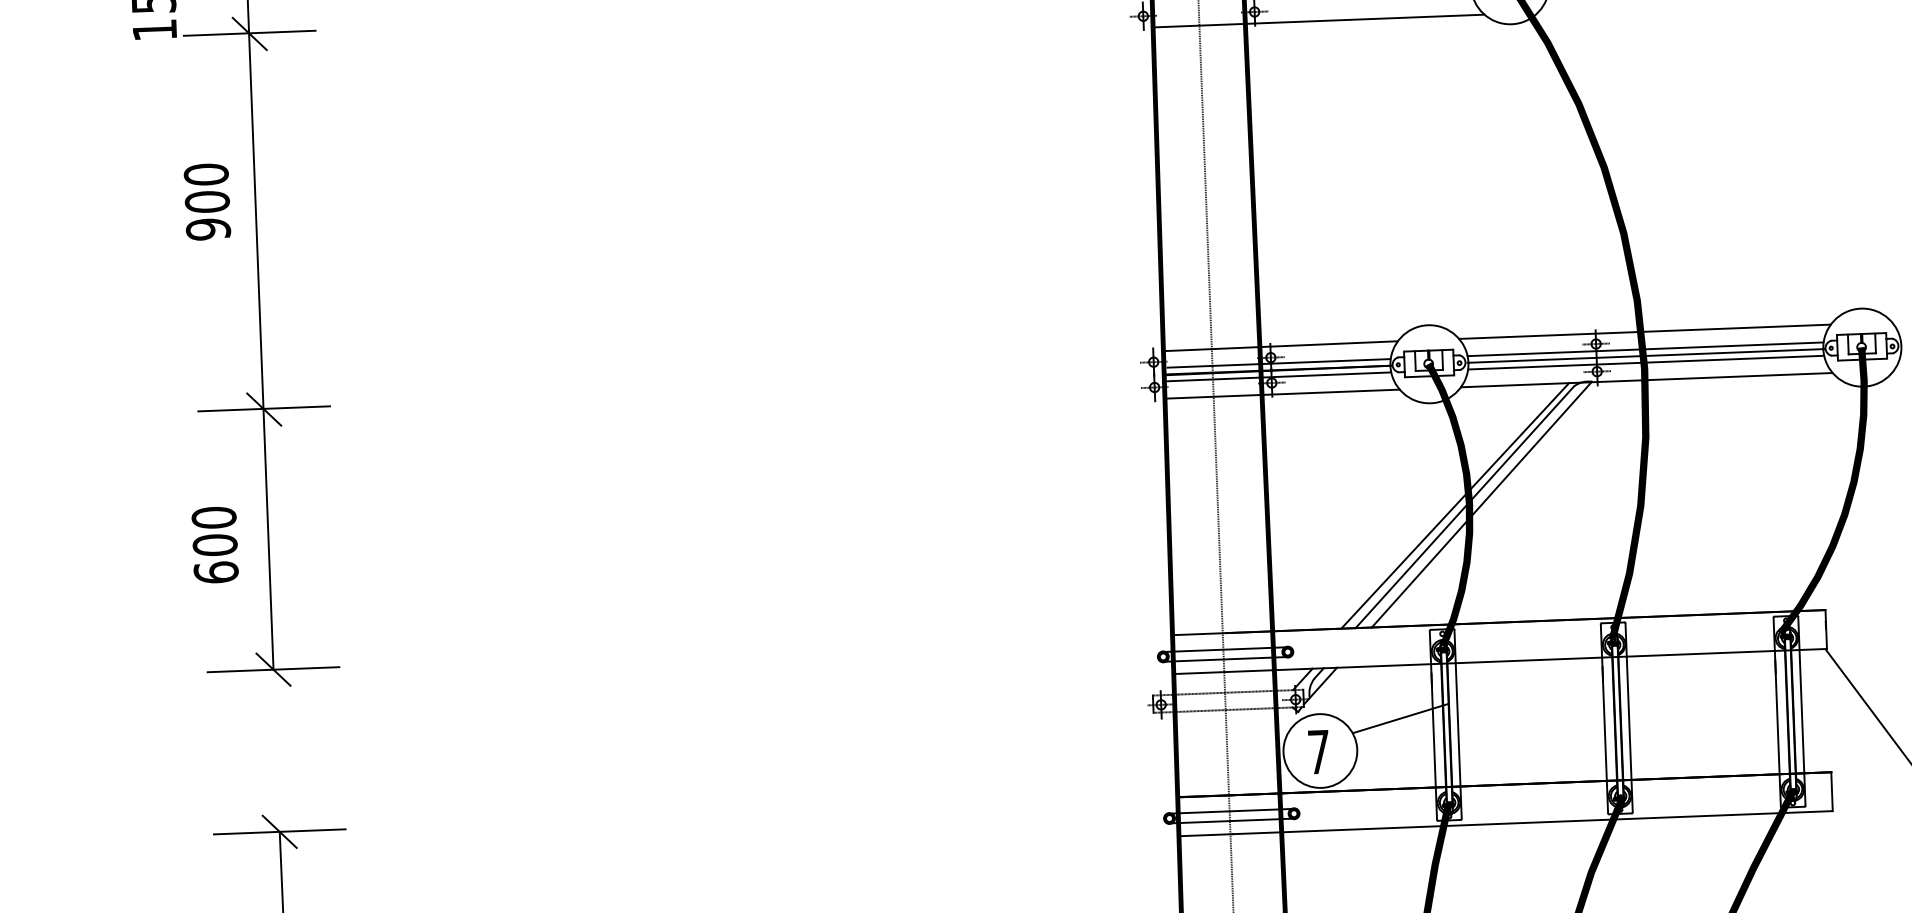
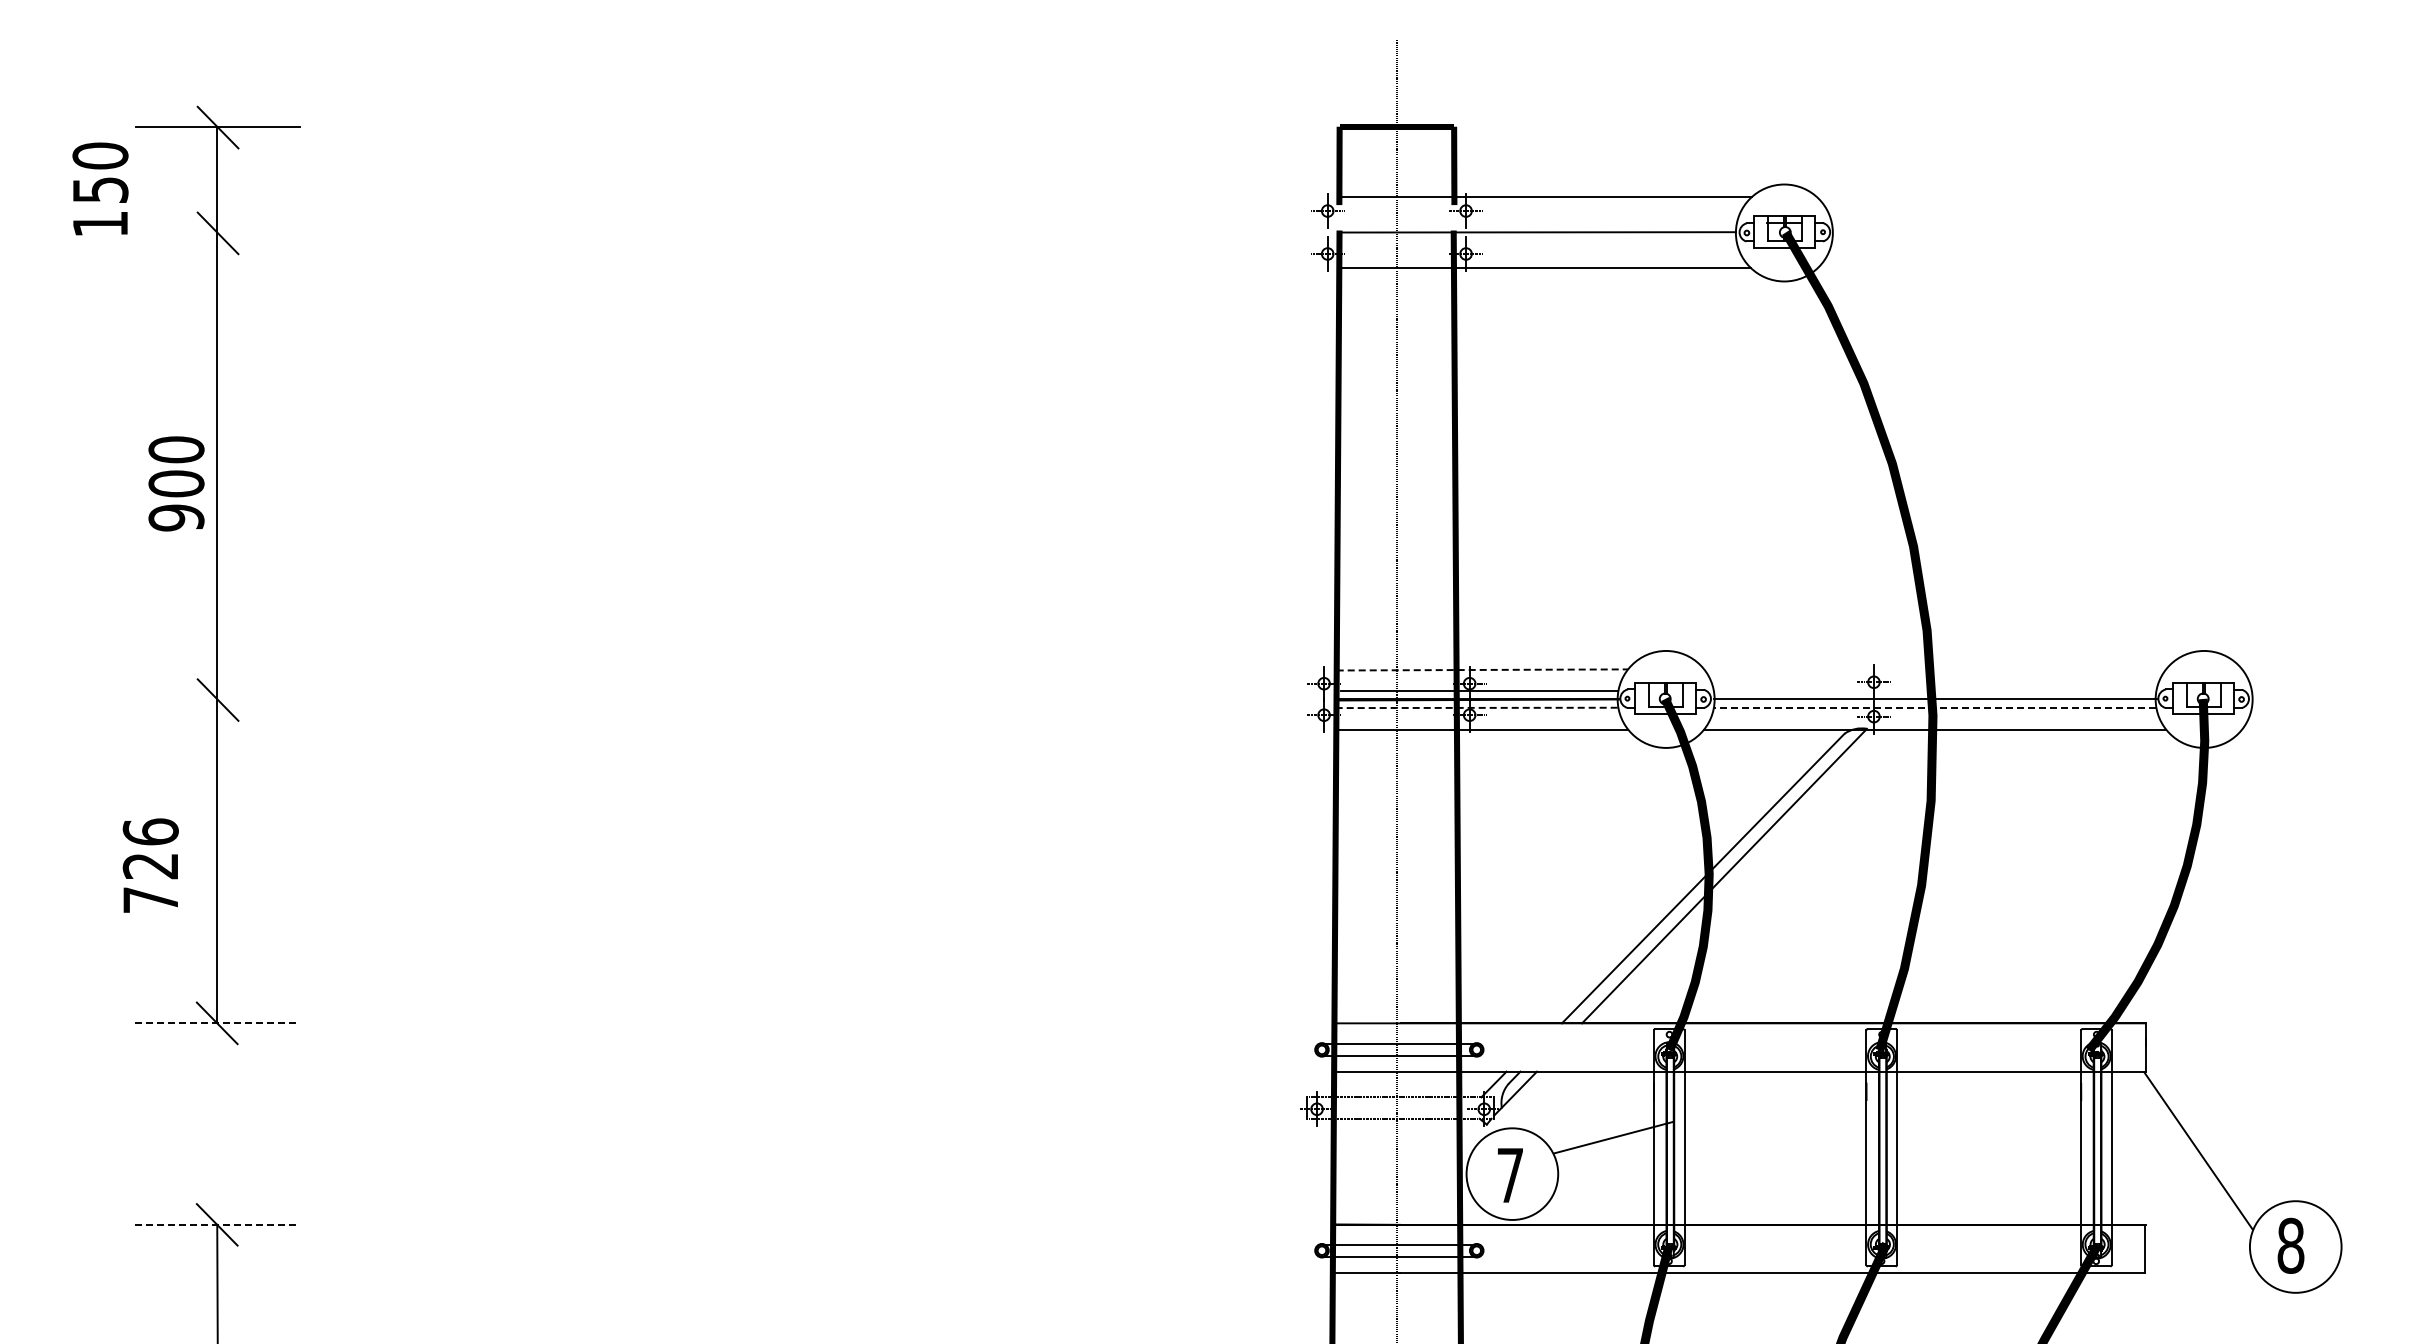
line: (249, 33) -> (217, 232), removed
text: (207, 201) -> (176, 483), moved
line: (1645, 331) -> (1935, 669), removed
line: (1280, 345) -> (1482, 669), solid -> dashed
line: (1645, 349) -> (1934, 691), removed
line: (1645, 362) -> (1934, 707), solid -> dashed
line: (1277, 376) -> (1476, 707), solid -> dashed
line: (263, 409) -> (217, 699), removed
line: (1455, 505) -> (1691, 876), removed
text: (214, 544) -> (150, 865), 600 -> 726
line: (273, 669) -> (217, 1023), solid -> dashed
line: (279, 831) -> (217, 1224), solid -> dashed

